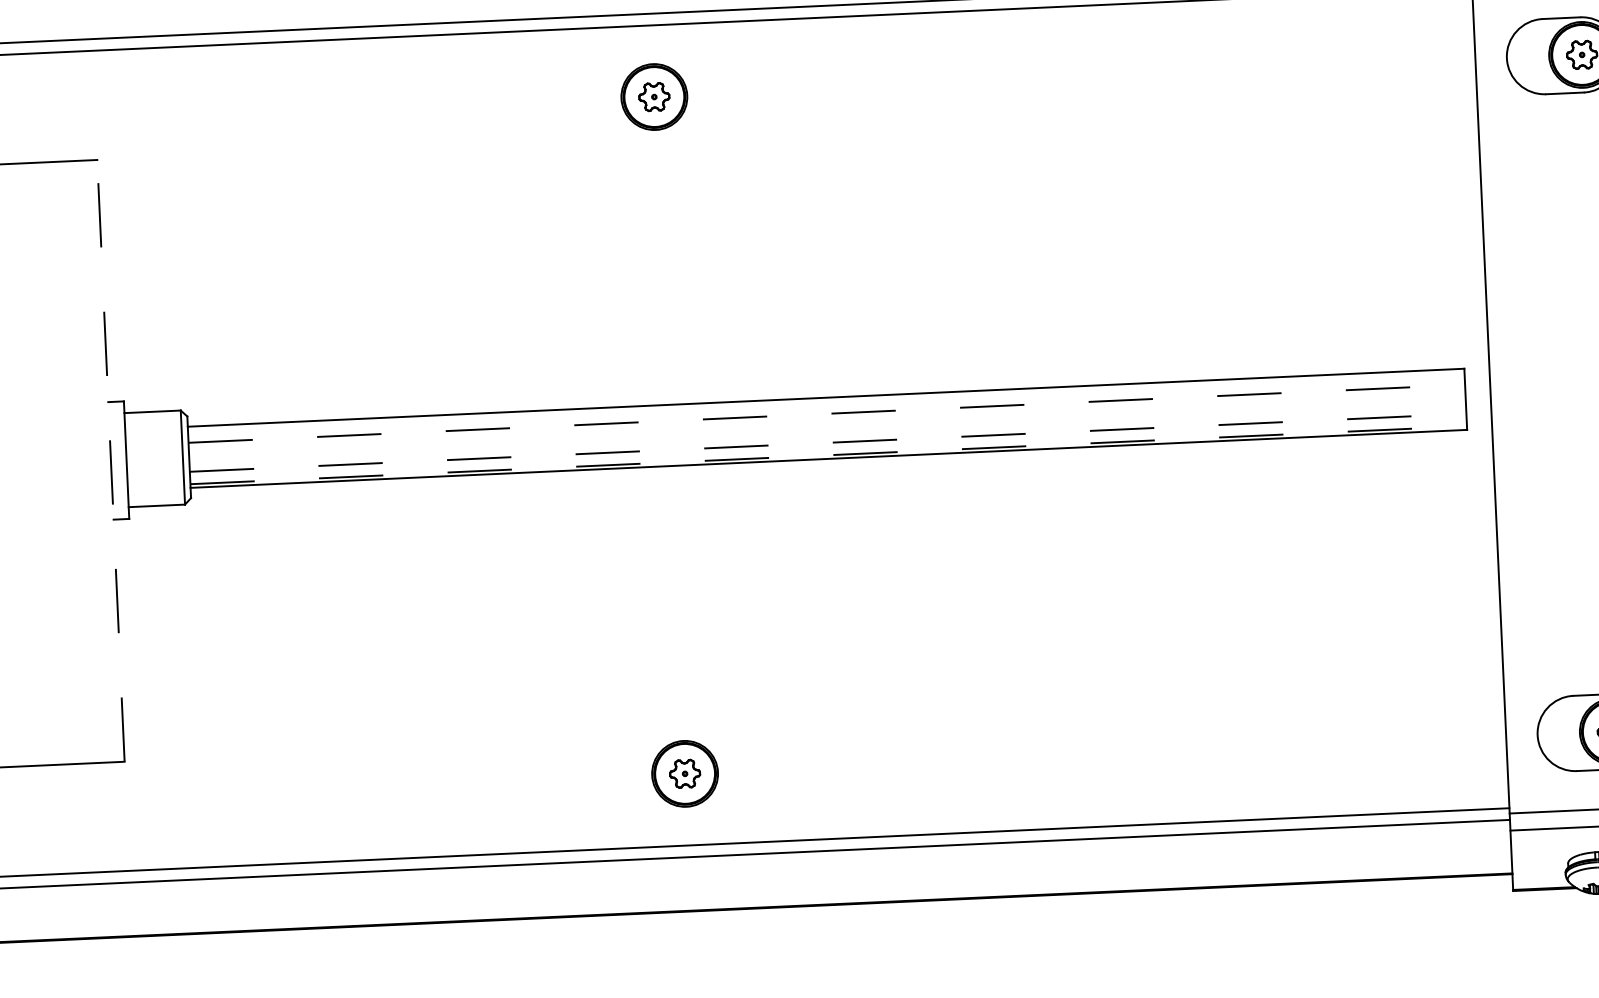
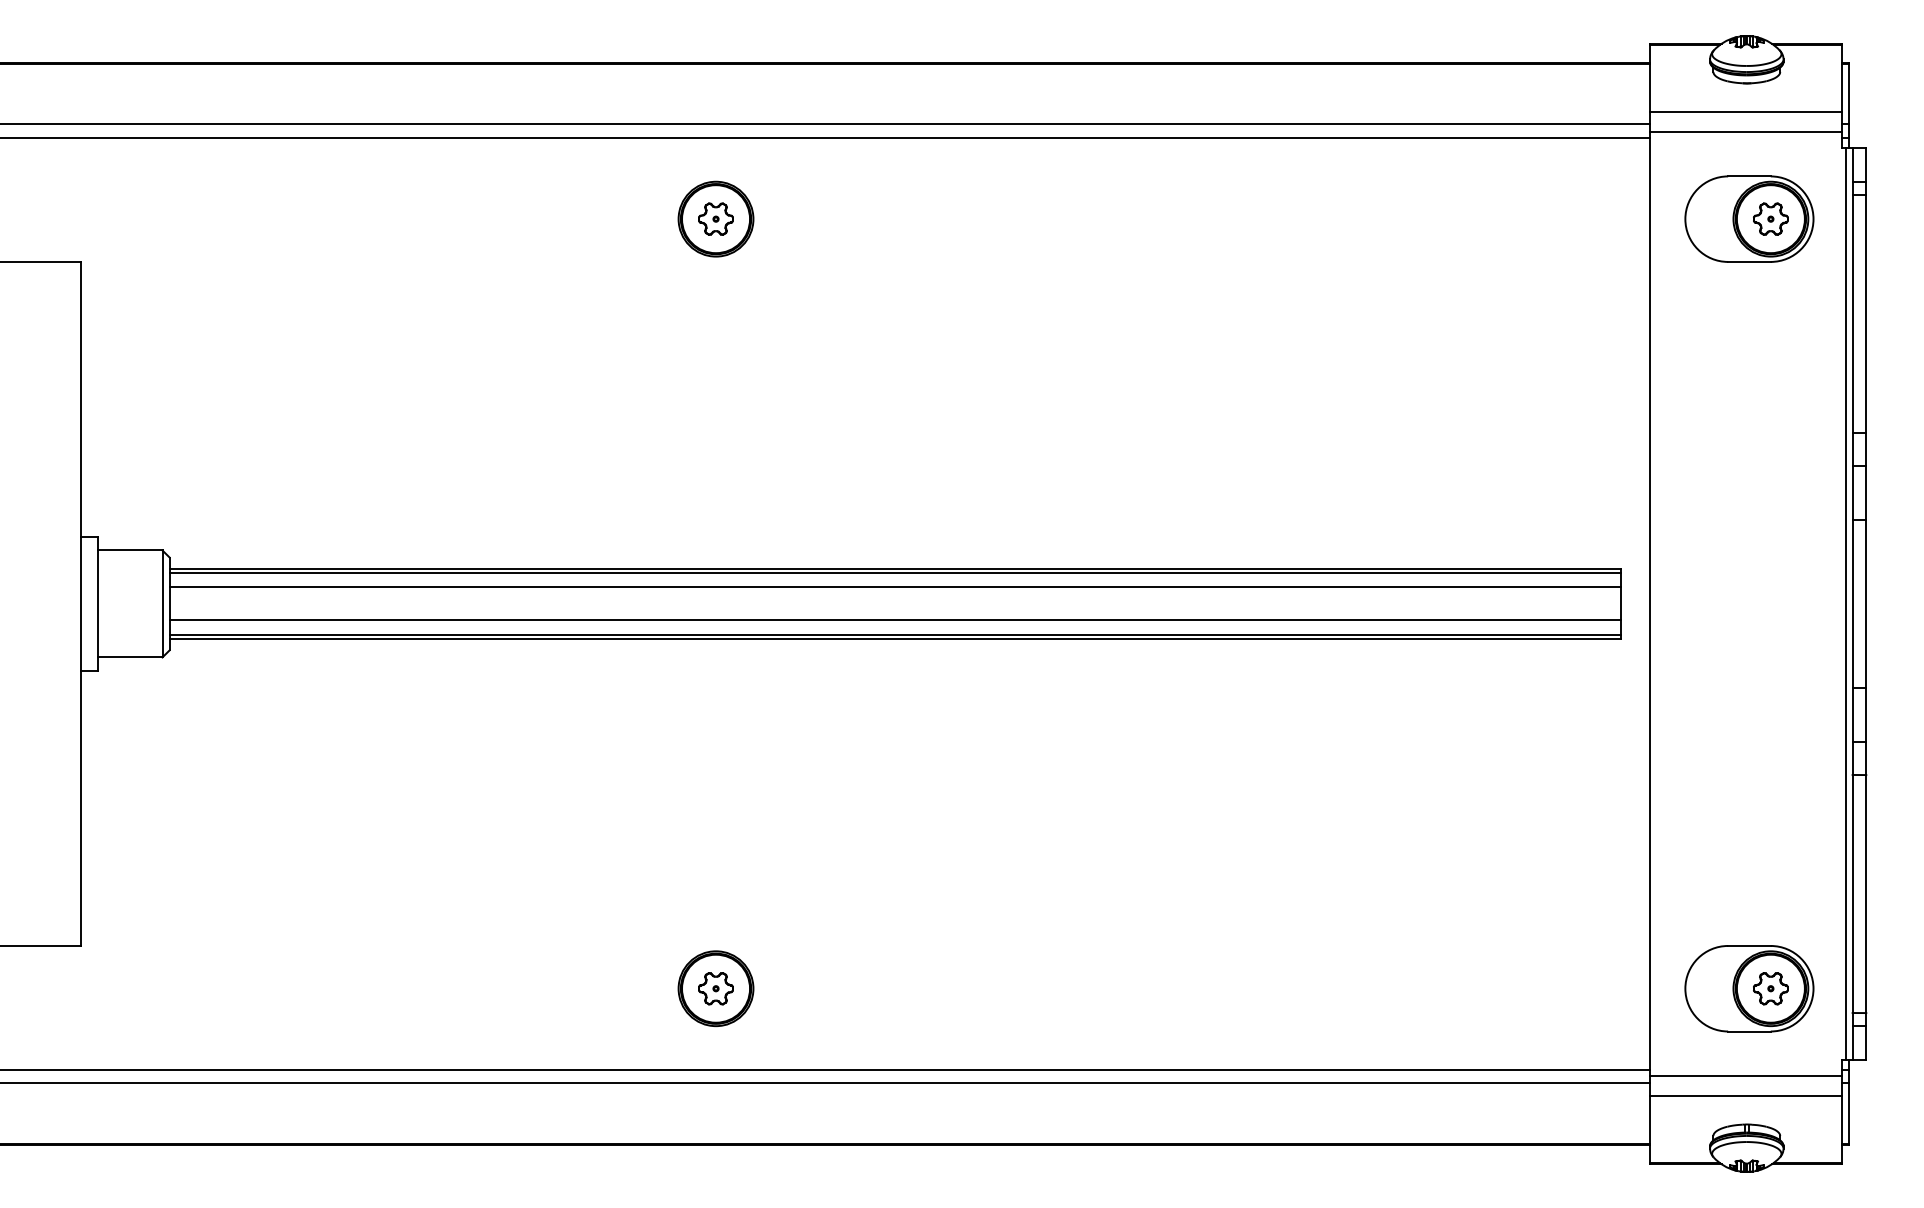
line: (826, 401) -> (895, 573), added
line: (826, 413) -> (895, 587), dashed -> solid
line: (828, 442) -> (895, 620), dashed -> solid
line: (828, 455) -> (895, 634), dashed -> solid
line: (110, 460) -> (80, 603), dashed -> solid

